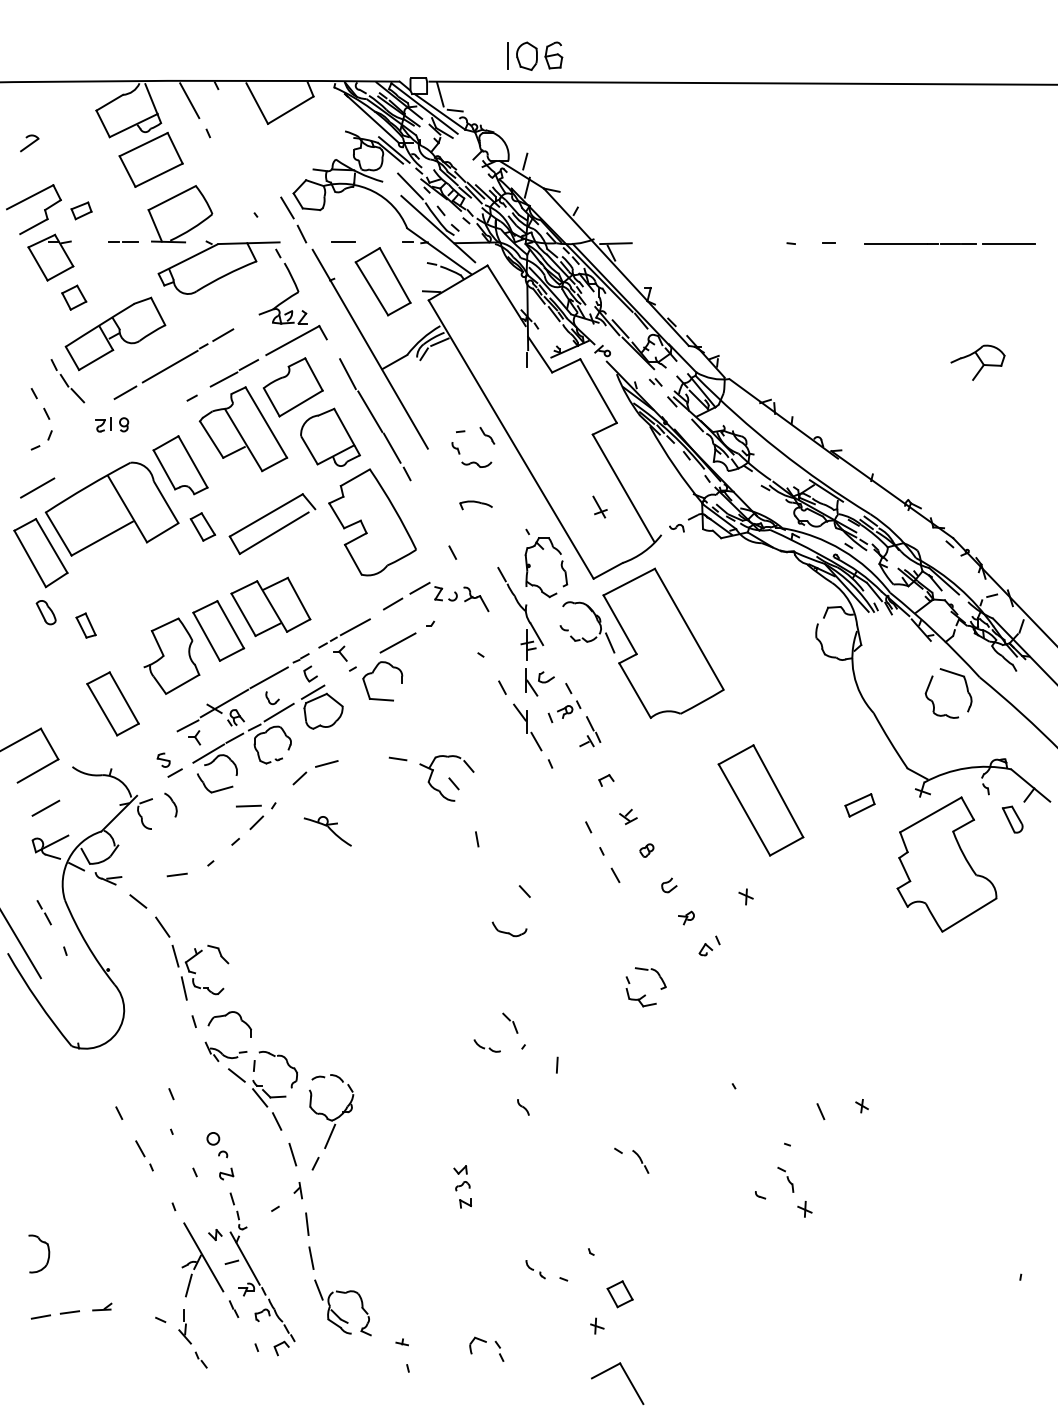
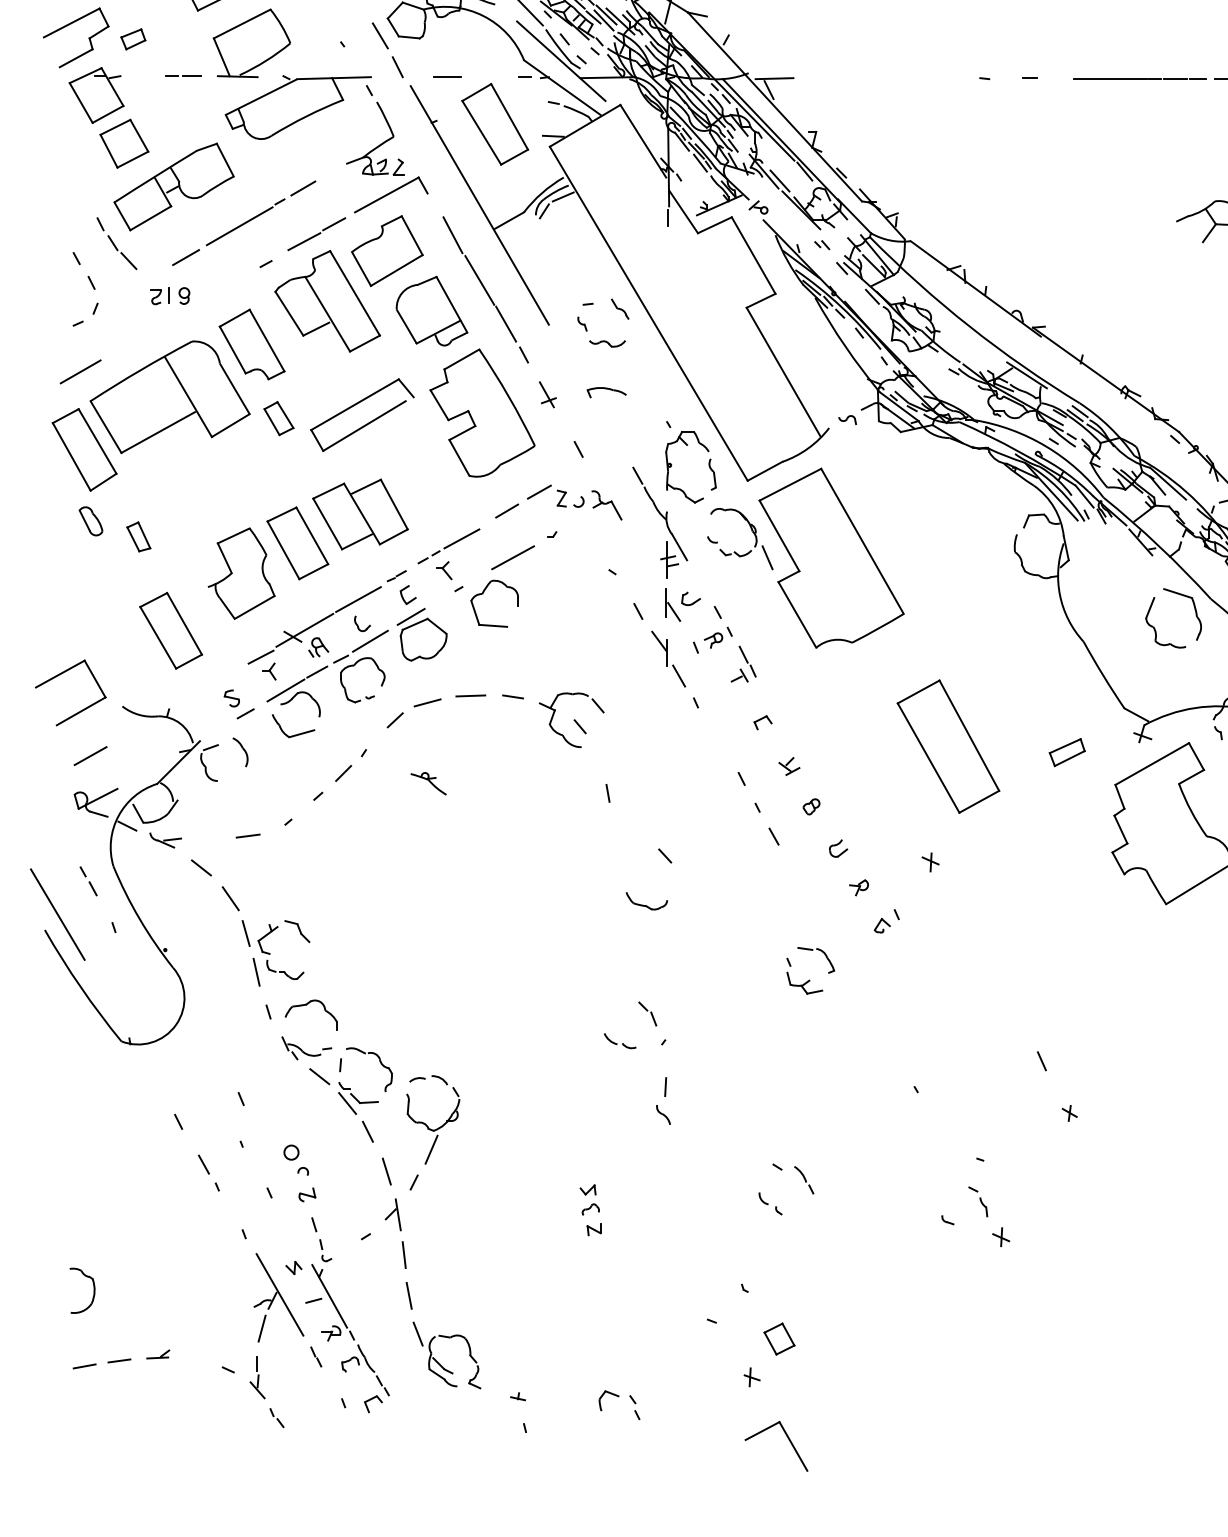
part: (74, 297) -> (124, 143), size x1.67
part: (599, 506) -> (547, 394), moved
line: (248, 805) -> (470, 695), moved
part: (327, 831) -> (428, 783), size x0.62
line: (557, 1064) -> (665, 1086), moved
line: (820, 1111) -> (1041, 1061), moved
part: (298, 1190) -> (393, 1214), size x1.67
part: (535, 1269) -> (770, 1203), moved

